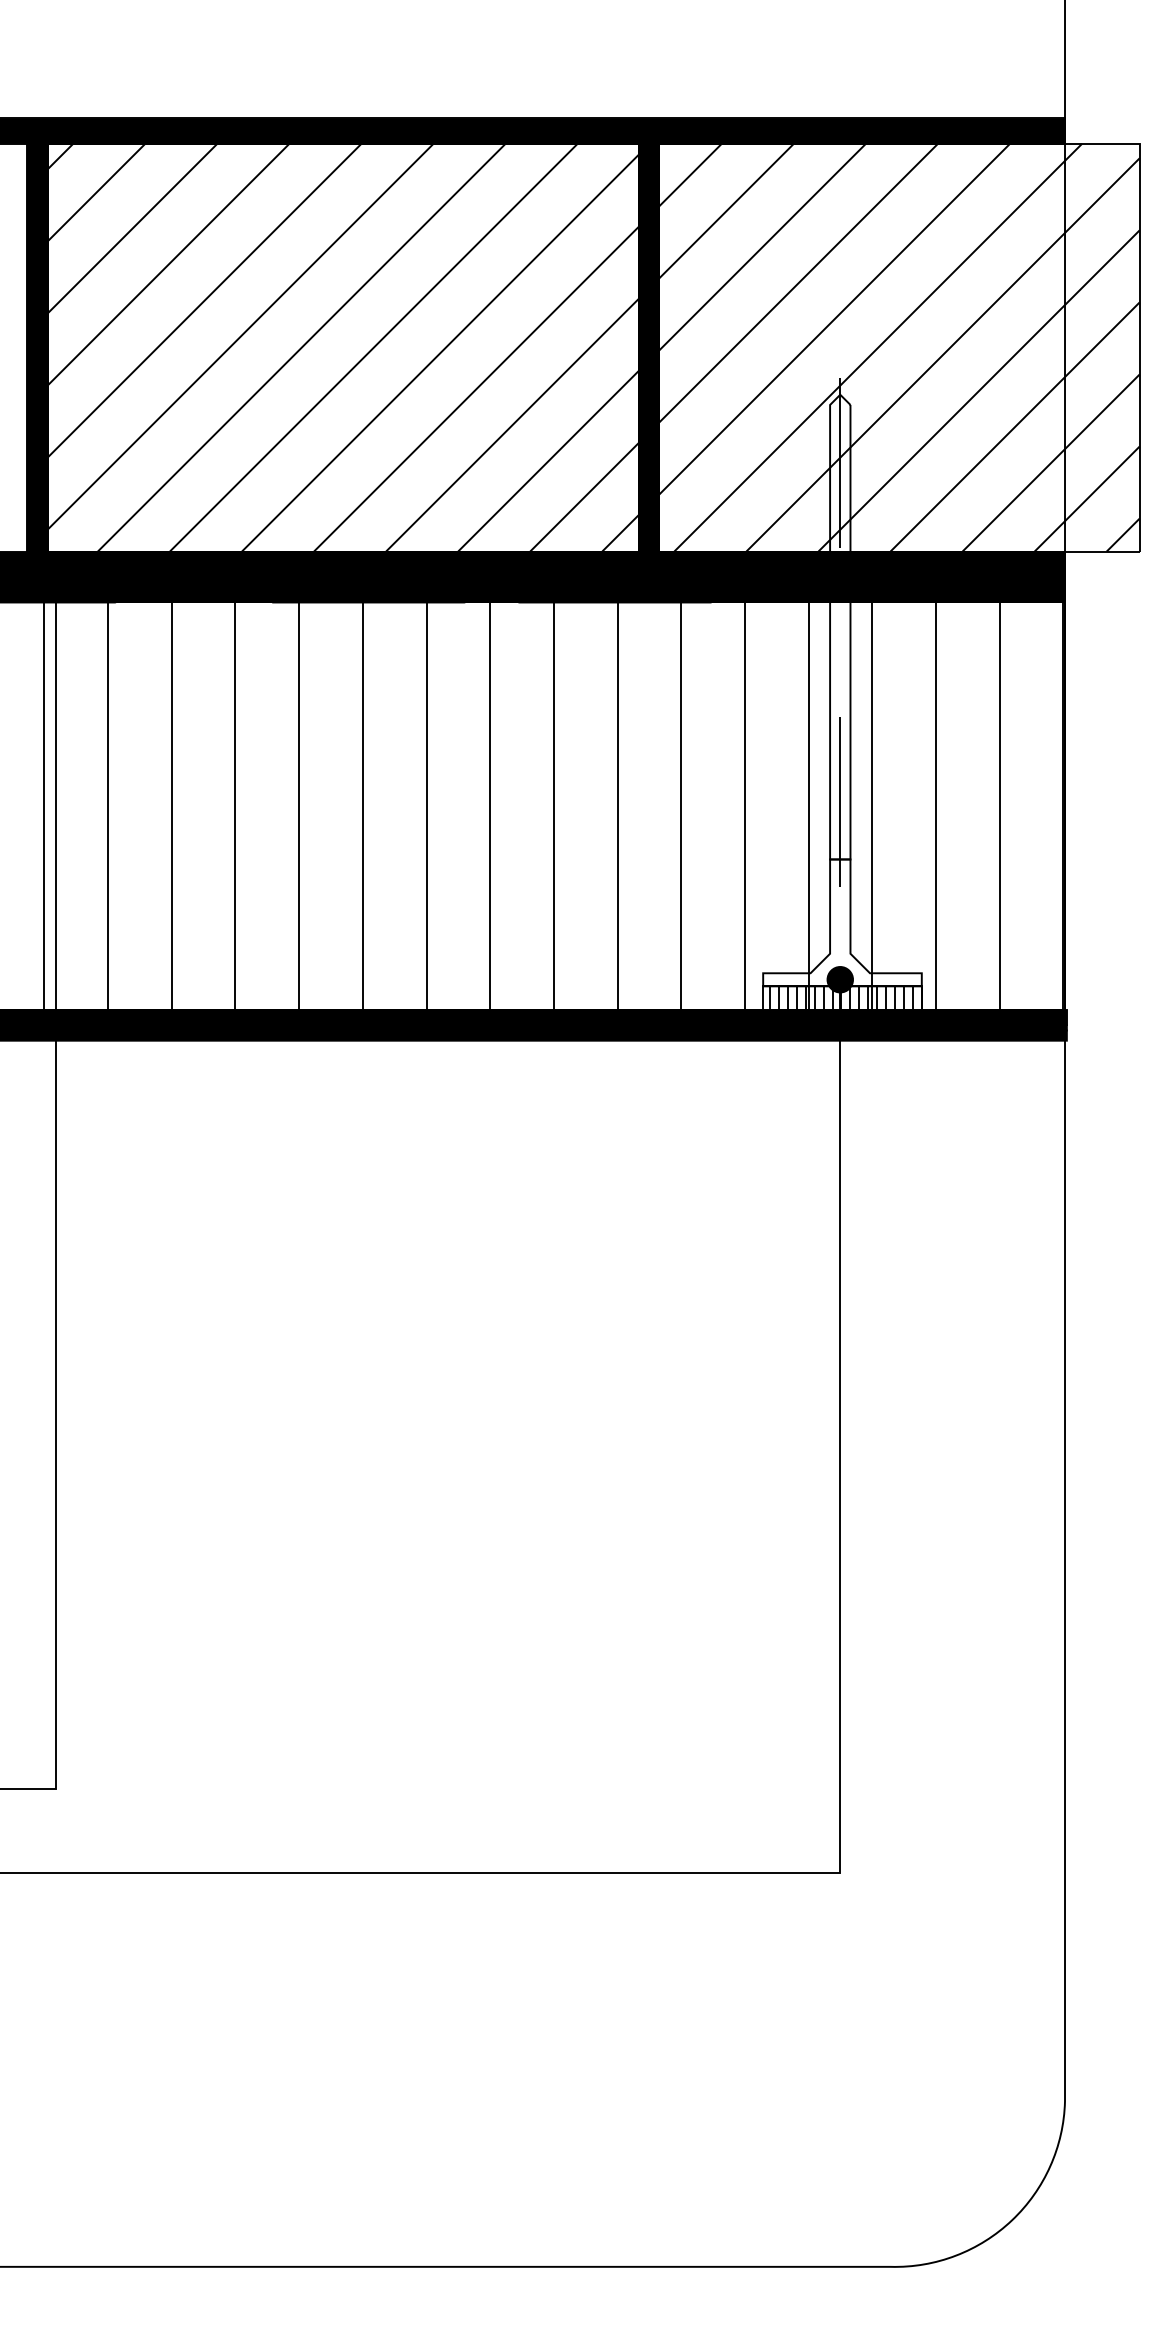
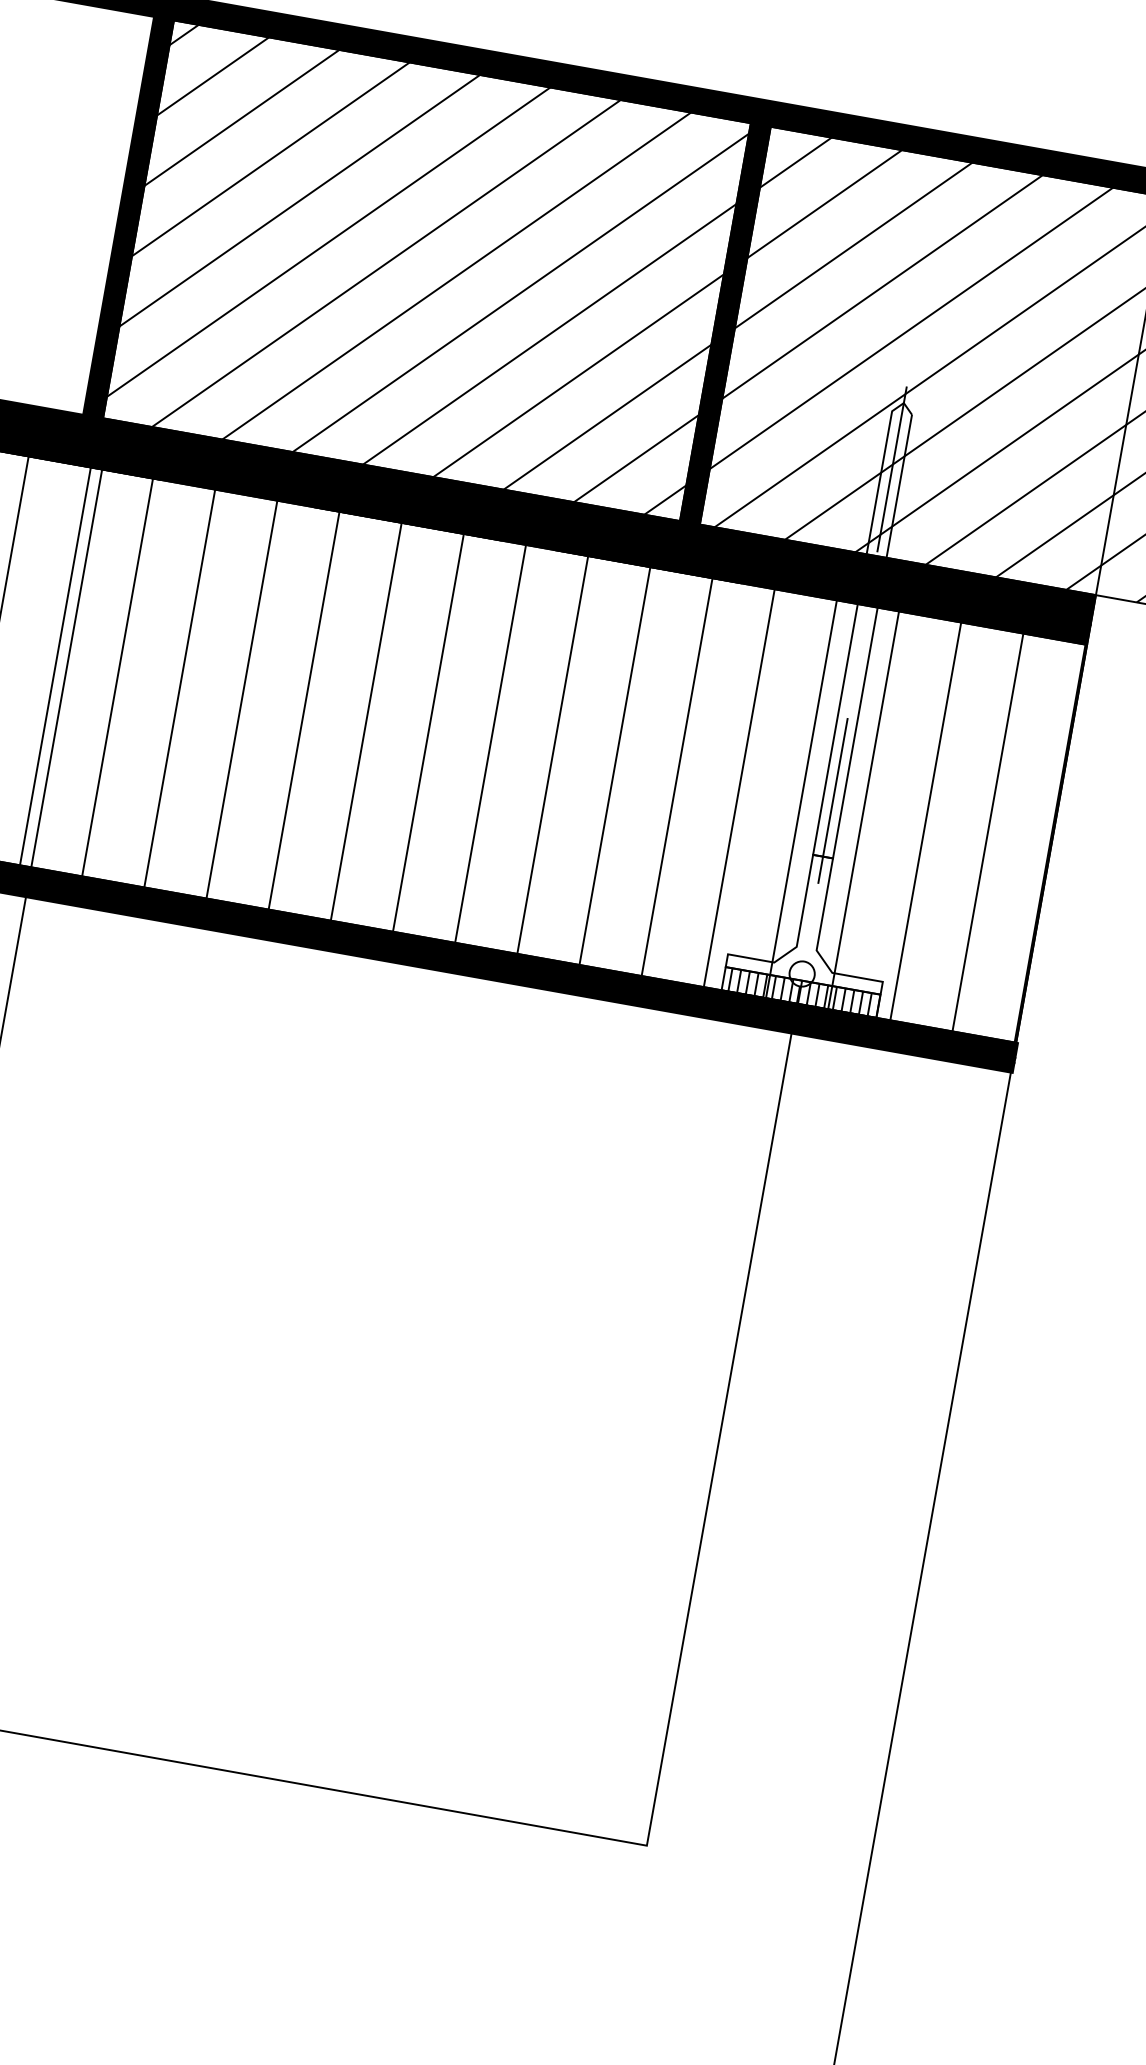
fill: (840, 979) -> (802, 973), removed

